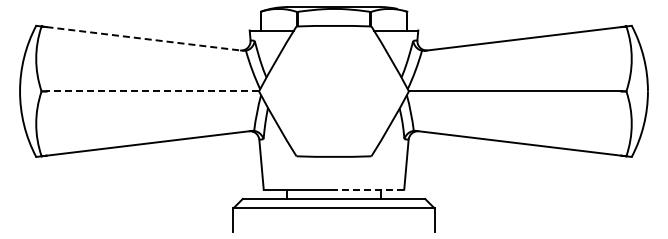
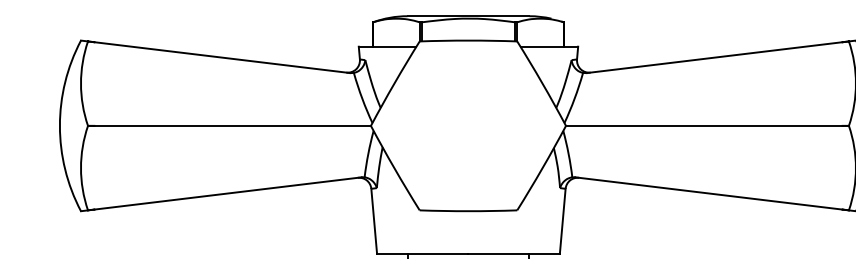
line: (145, 39) -> (223, 58), dashed -> solid
line: (152, 91) -> (232, 126), dashed -> solid
line: (368, 189) -> (513, 253), dashed -> solid

